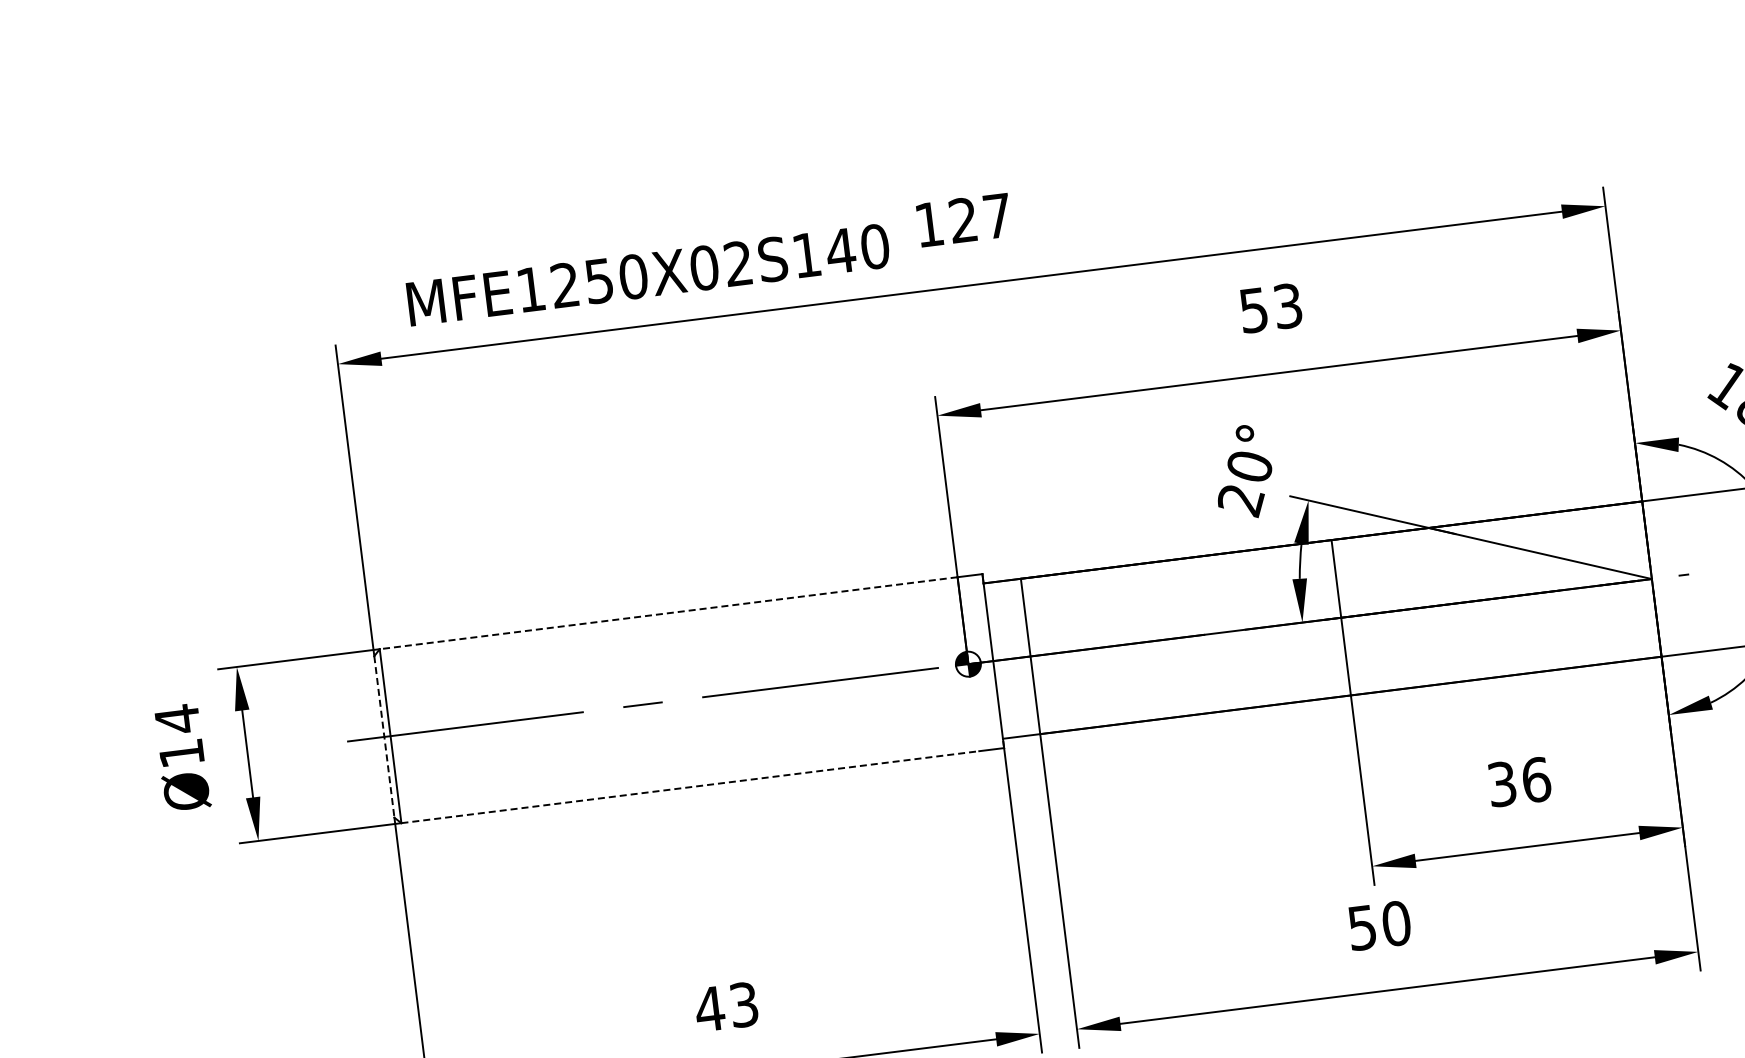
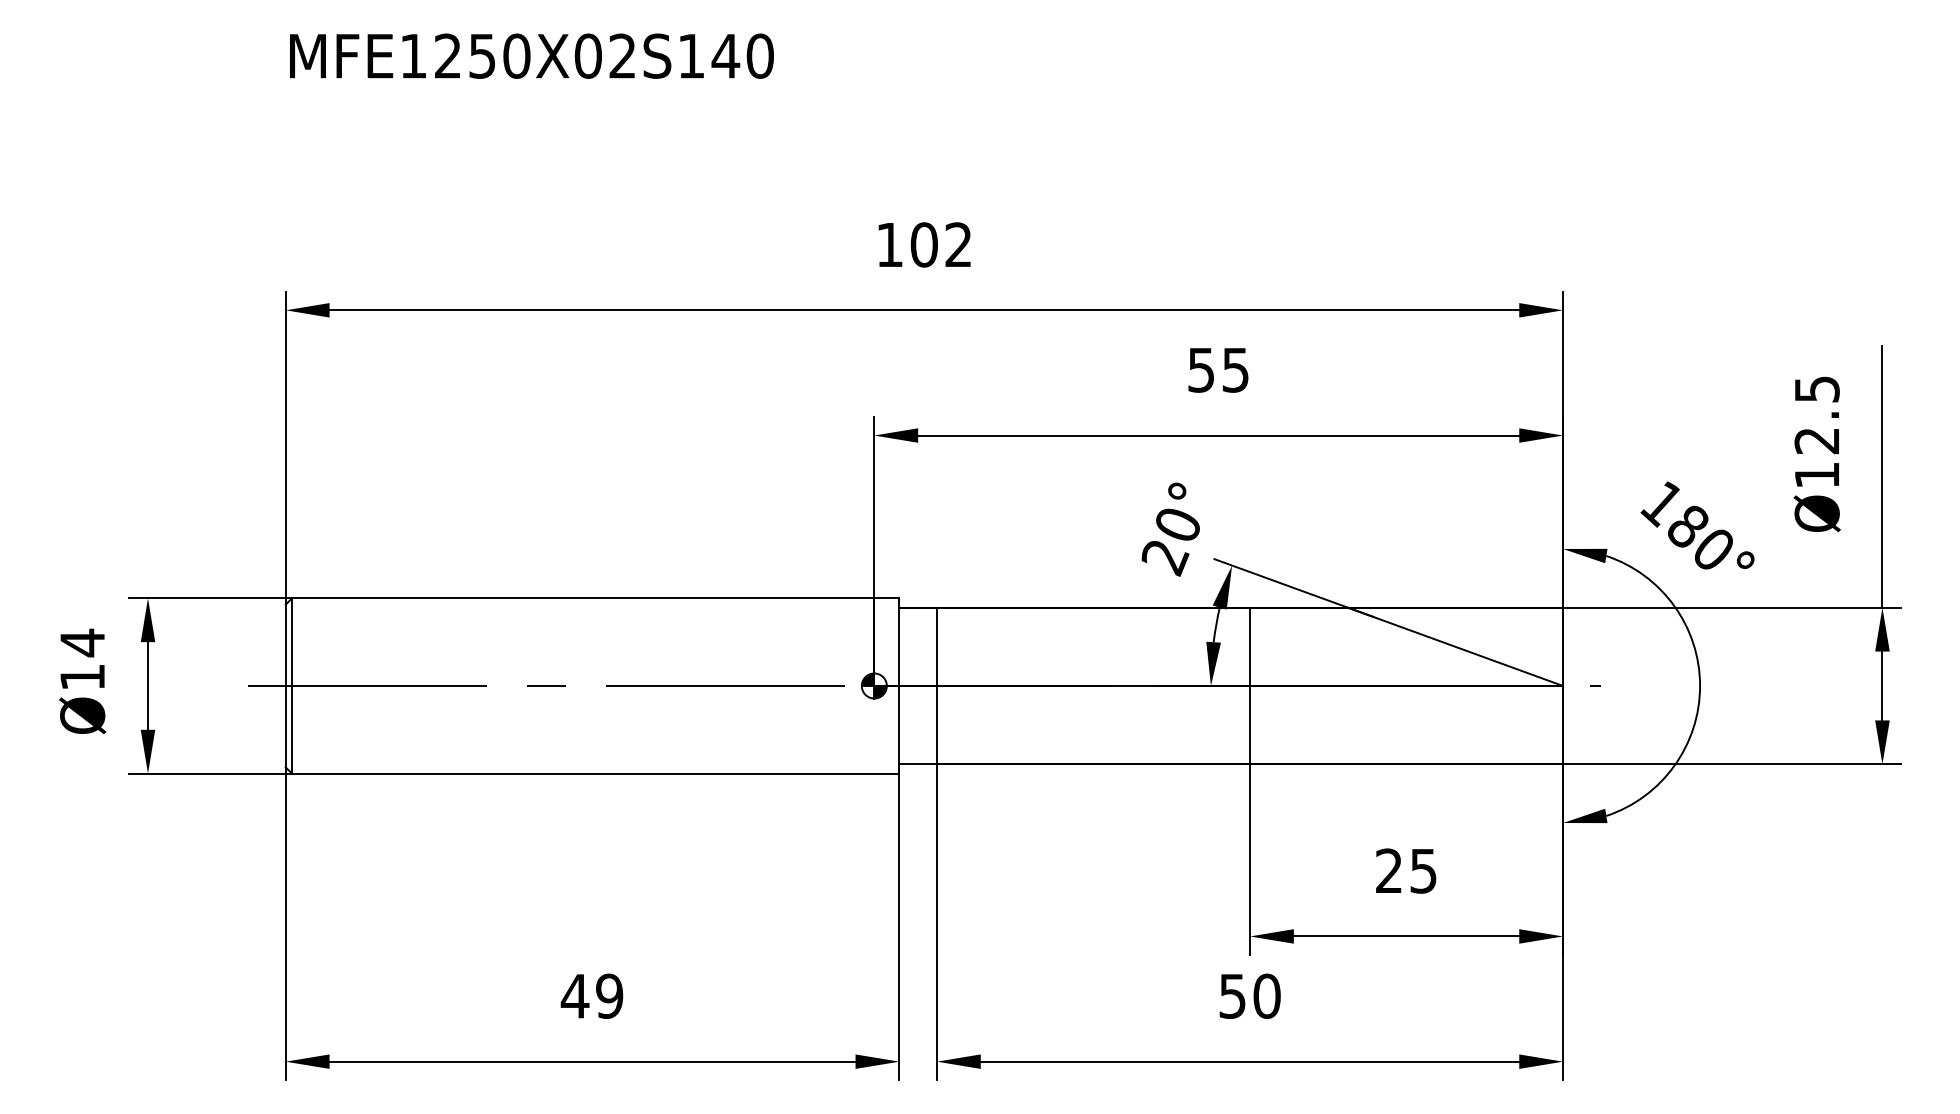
text: (979, 217) -> (940, 244), 127 -> 102
text: (647, 274) -> (531, 55), moved
text: (1287, 305) -> (1235, 369), 53 -> 55
line: (668, 613) -> (582, 598), dashed -> solid
line: (384, 737) -> (285, 686), dashed -> solid
text: (1519, 781) -> (1406, 870), 36 -> 25
line: (690, 786) -> (583, 773), dashed -> solid
text: (743, 1004) -> (609, 995), 43 -> 49

